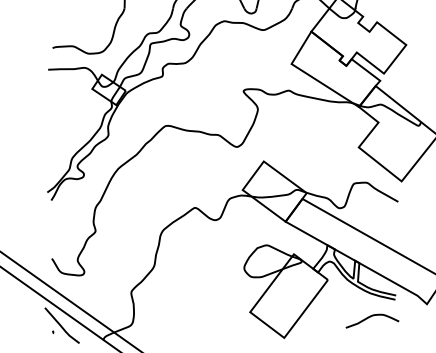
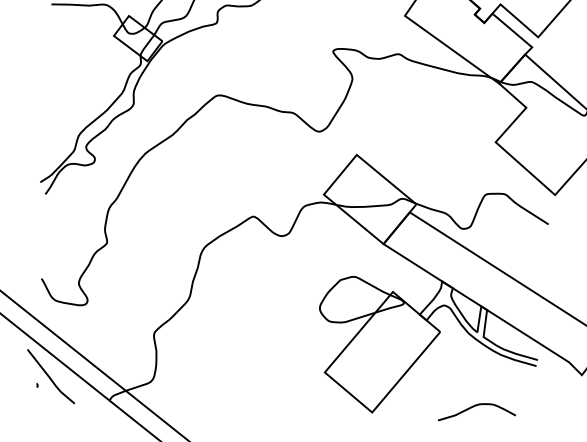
curve: (370, 317) -> (474, 407), moved

